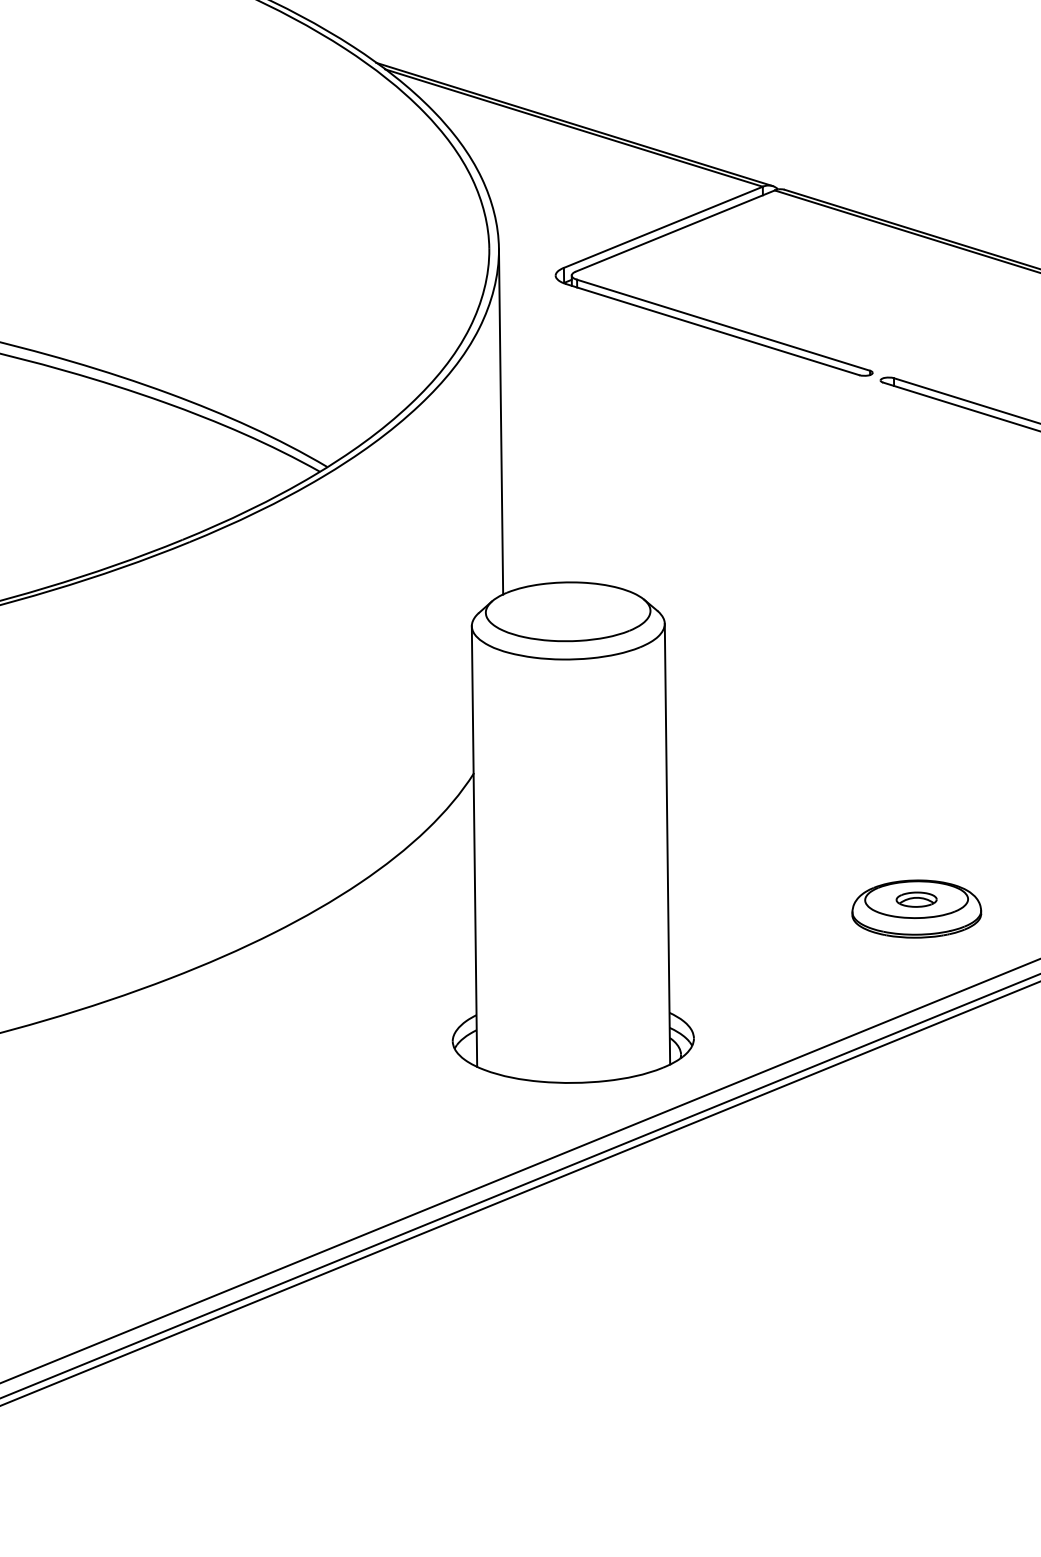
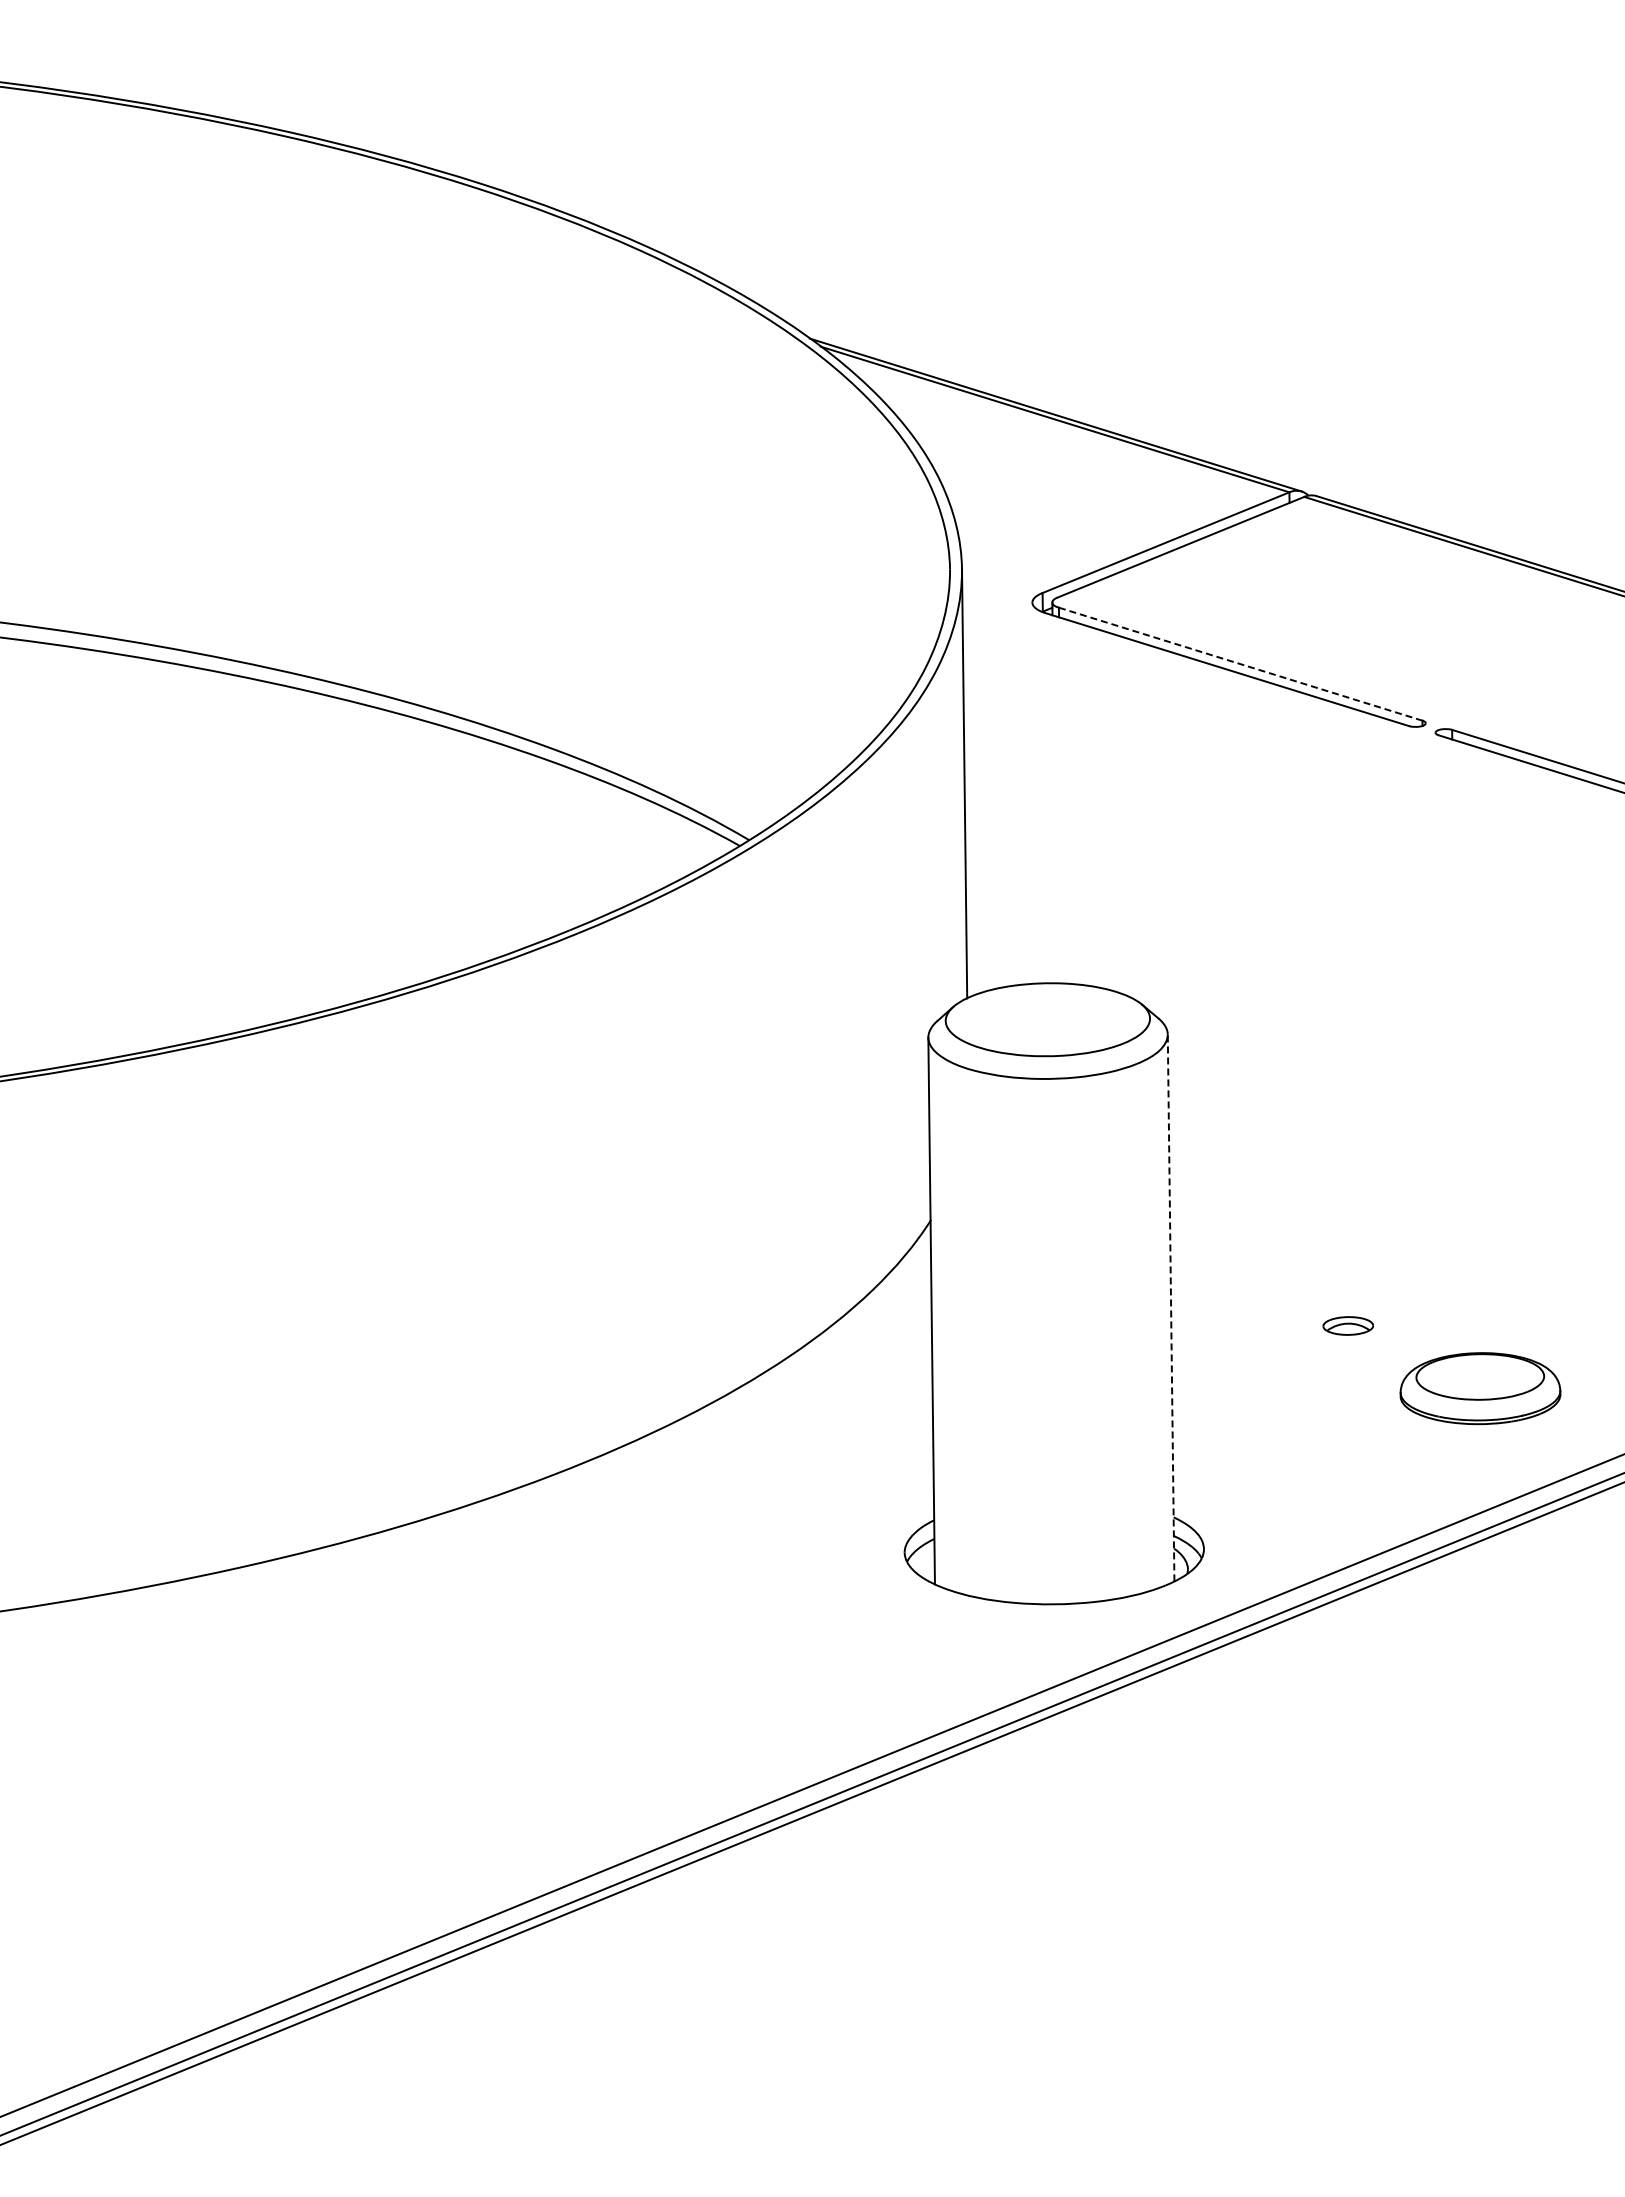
line: (724, 325) -> (1241, 664), solid -> dashed
line: (667, 843) -> (1171, 1307), solid -> dashed
part: (916, 899) -> (1348, 1325), moved

